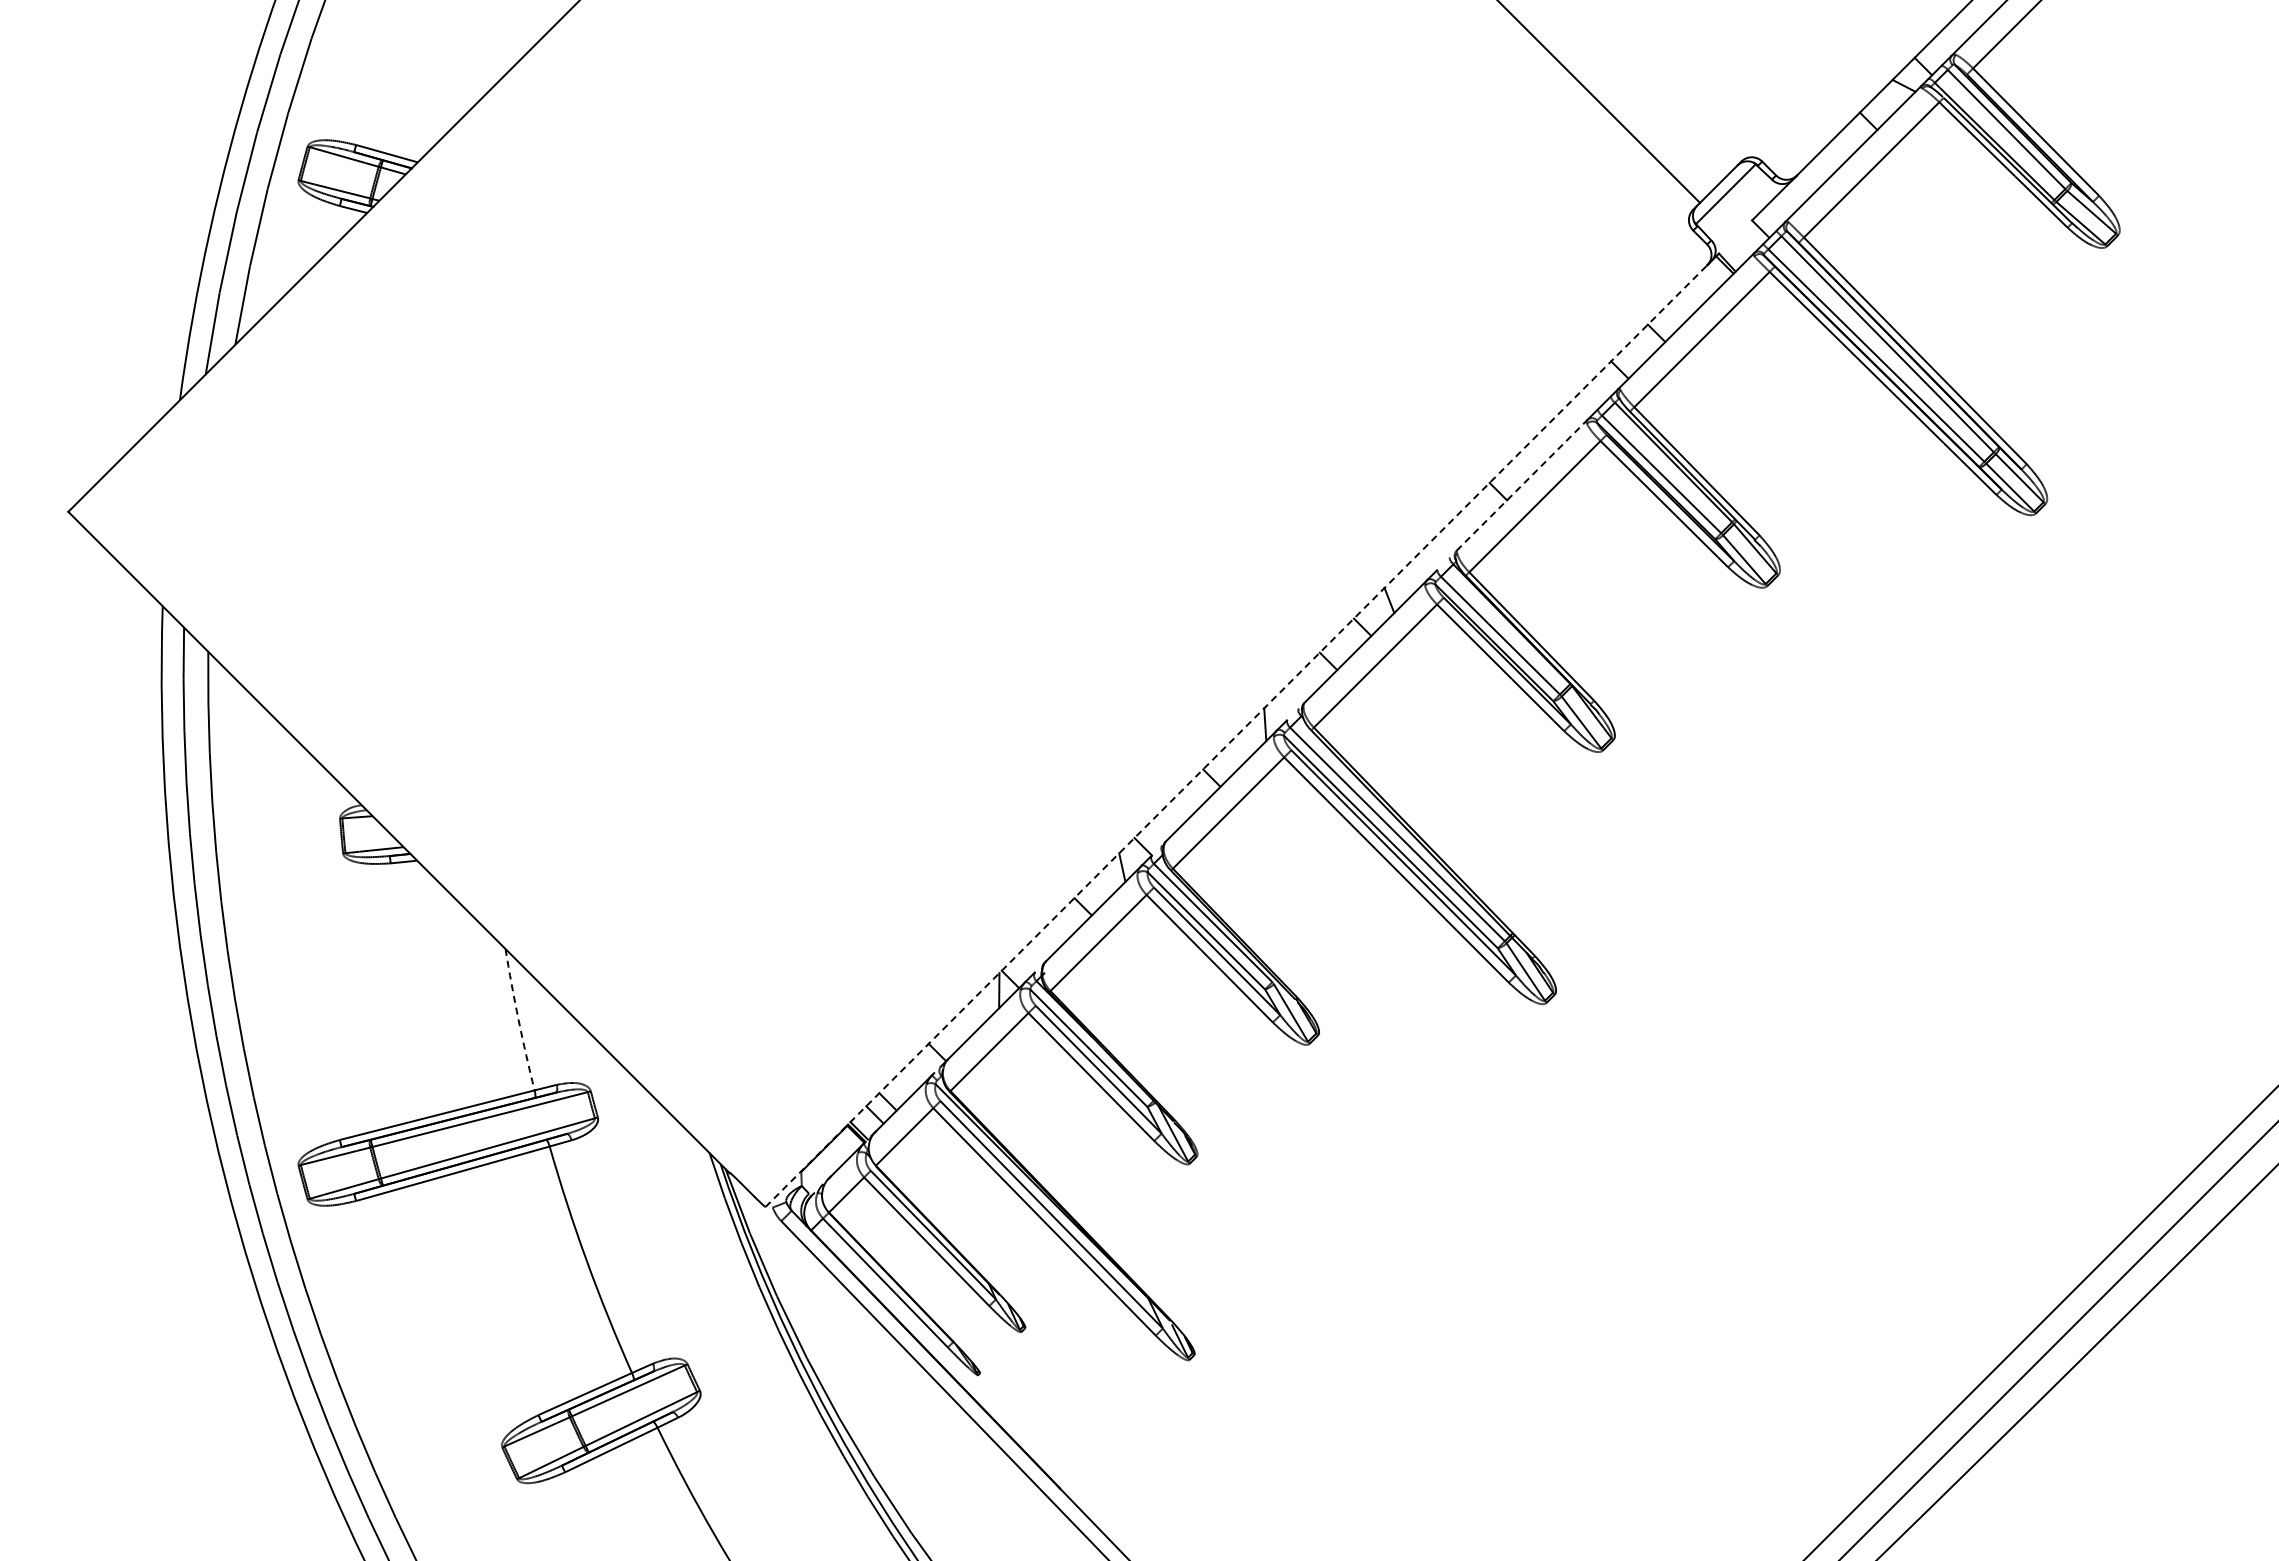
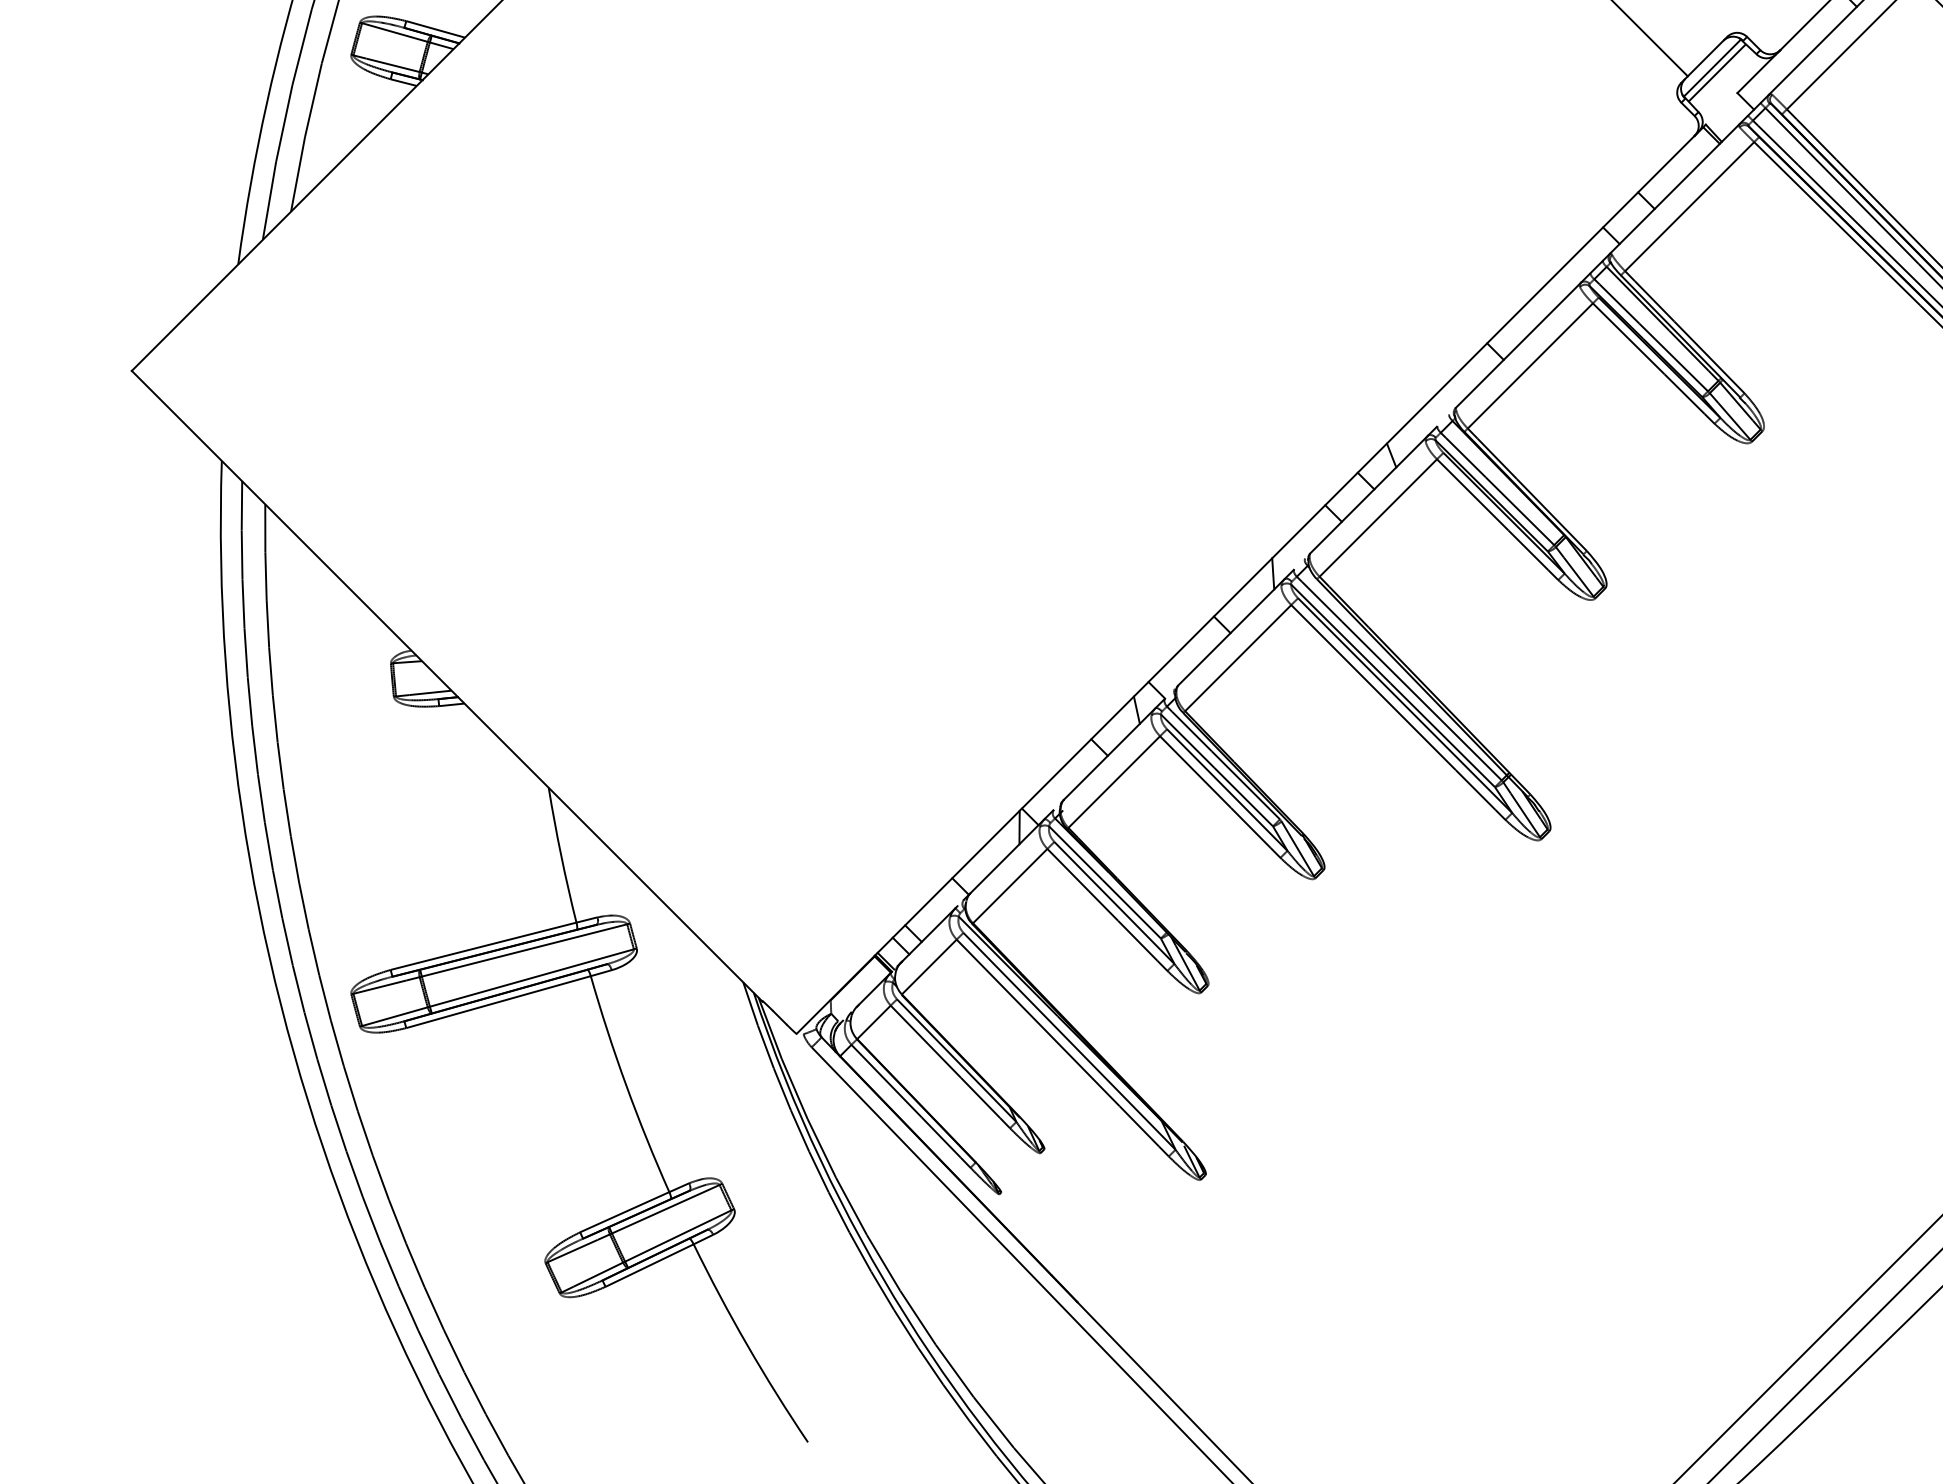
line: (1730, 199) -> (1716, 73), added
line: (1522, 485) -> (1518, 345), dashed -> solid
line: (1236, 736) -> (1245, 585), dashed -> solid
arc: (518, 1020) -> (561, 855), dashed -> solid

